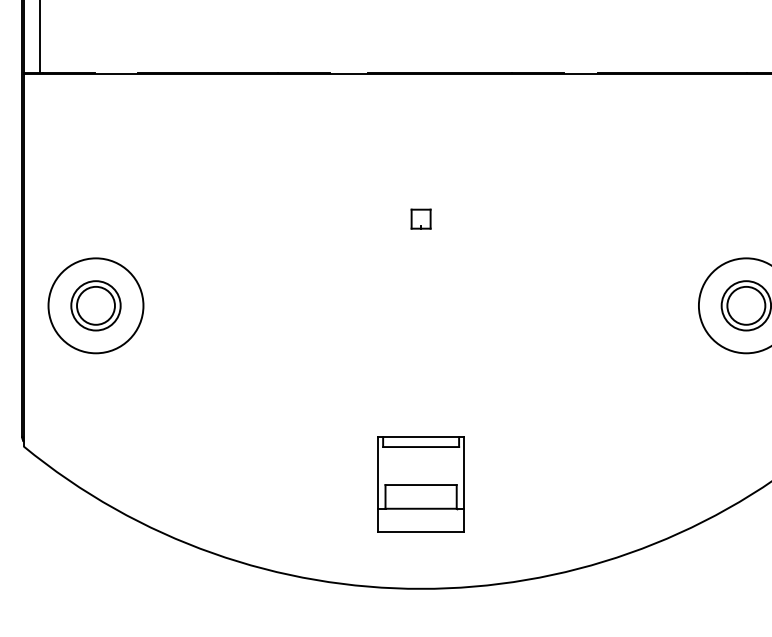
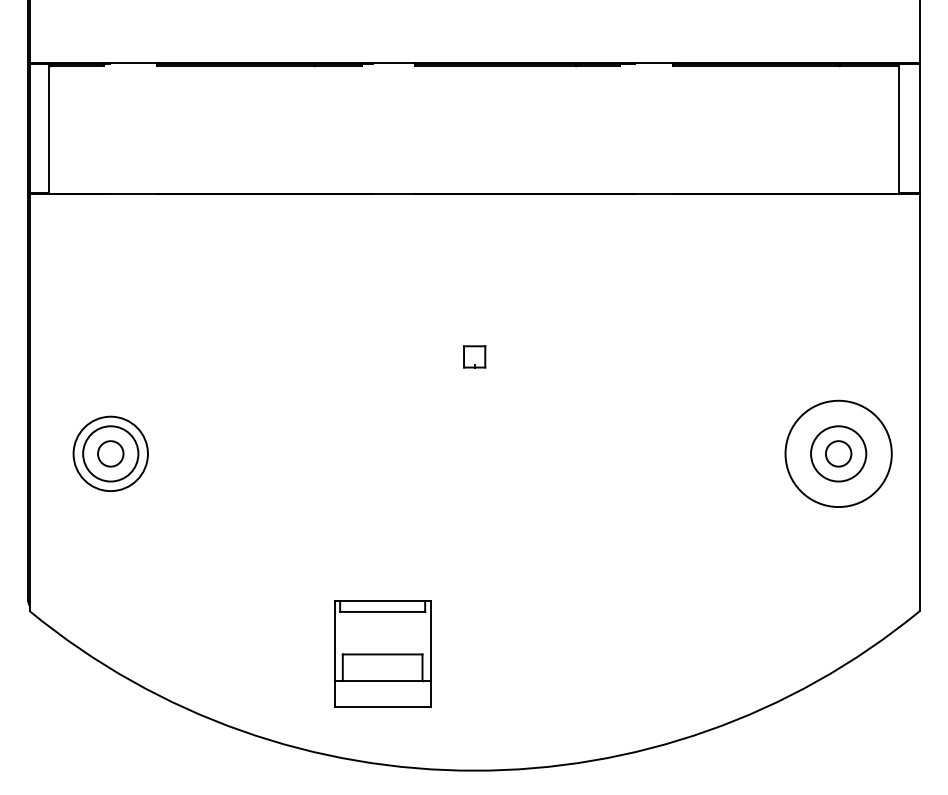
circle: (95, 305) -> (110, 453), size x0.6
circle: (95, 305) -> (110, 453), size x0.7
circle: (746, 305) -> (838, 453), size x0.6
part: (420, 484) -> (382, 653), moved

